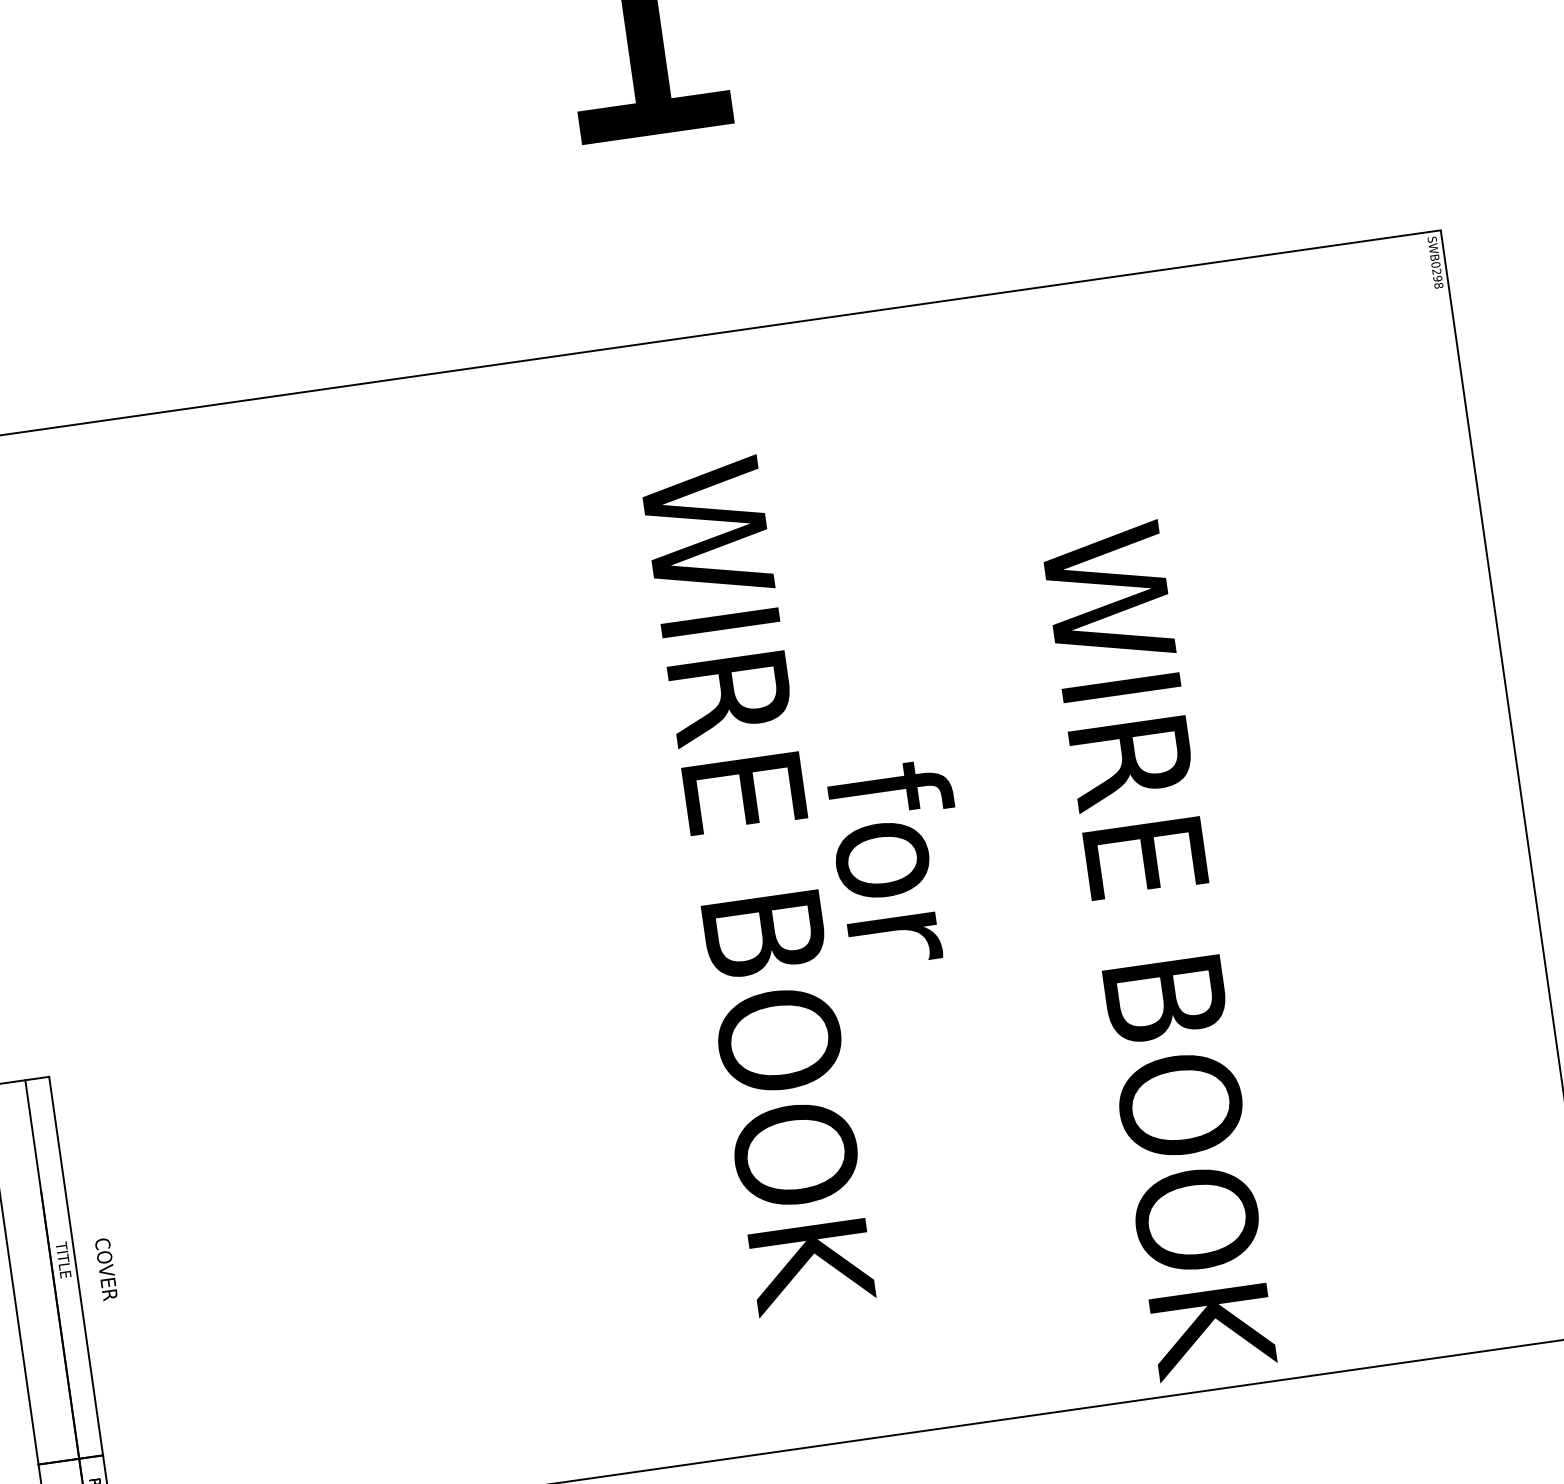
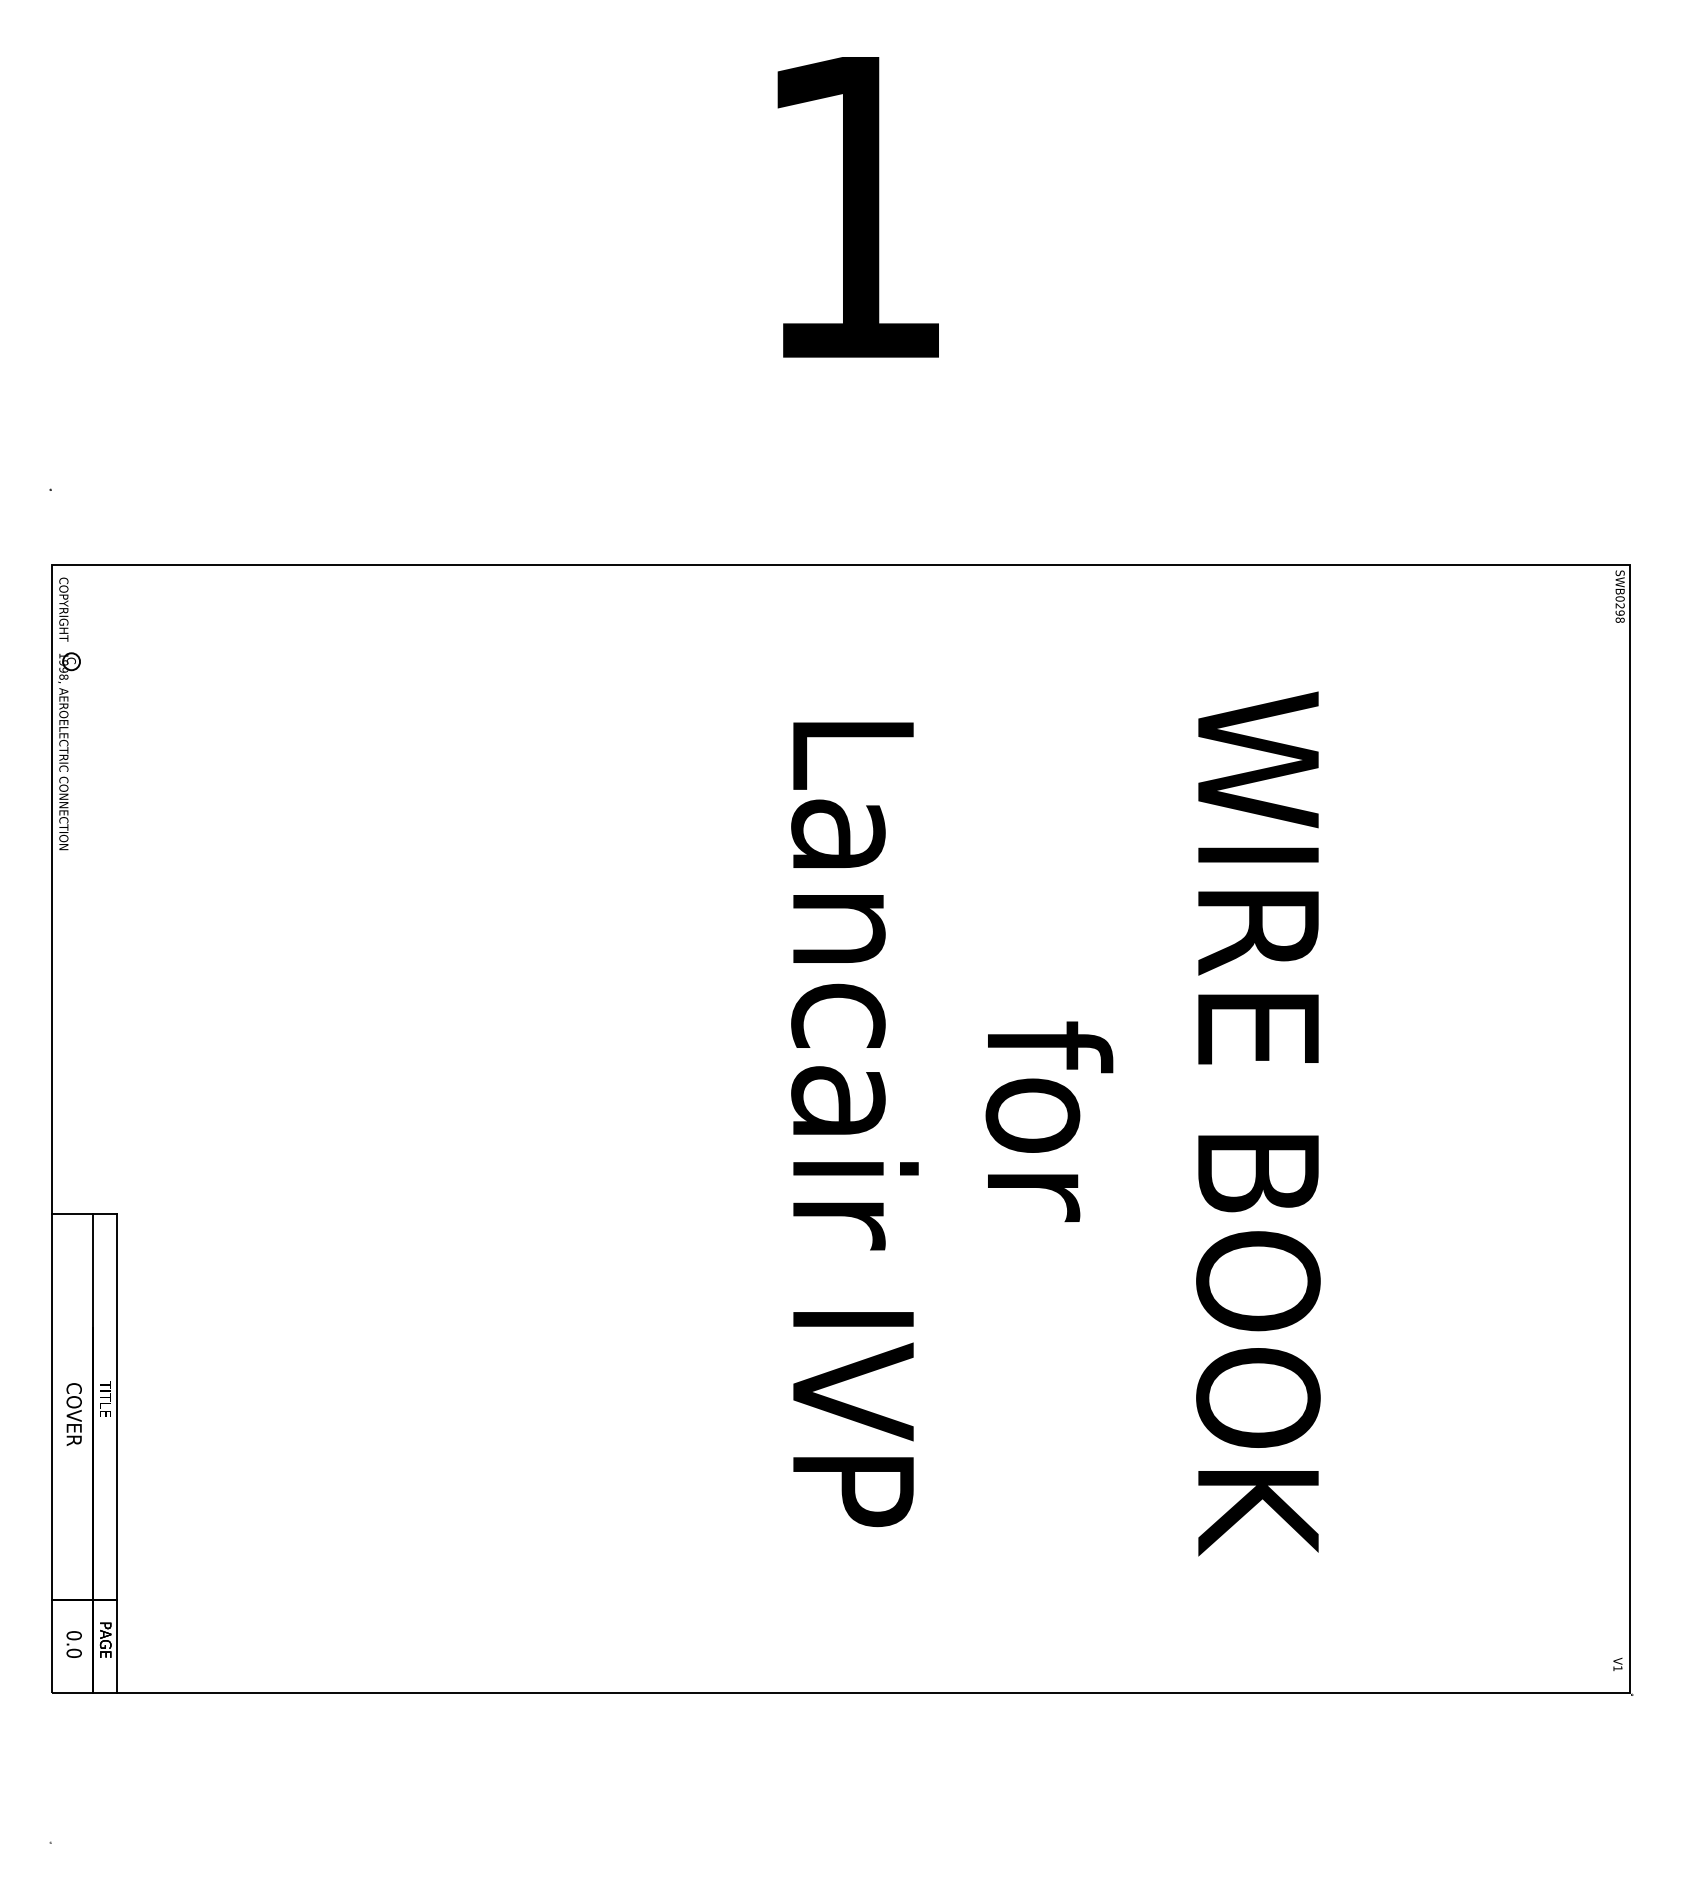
text: (899, 863) -> (1049, 1121), moved
text: (758, 885) -> (854, 1123), WIRE BOOK -> Lancair IVP
text: (1158, 950) -> (1258, 1123), moved
text: (105, 1269) -> (73, 1414), moved

